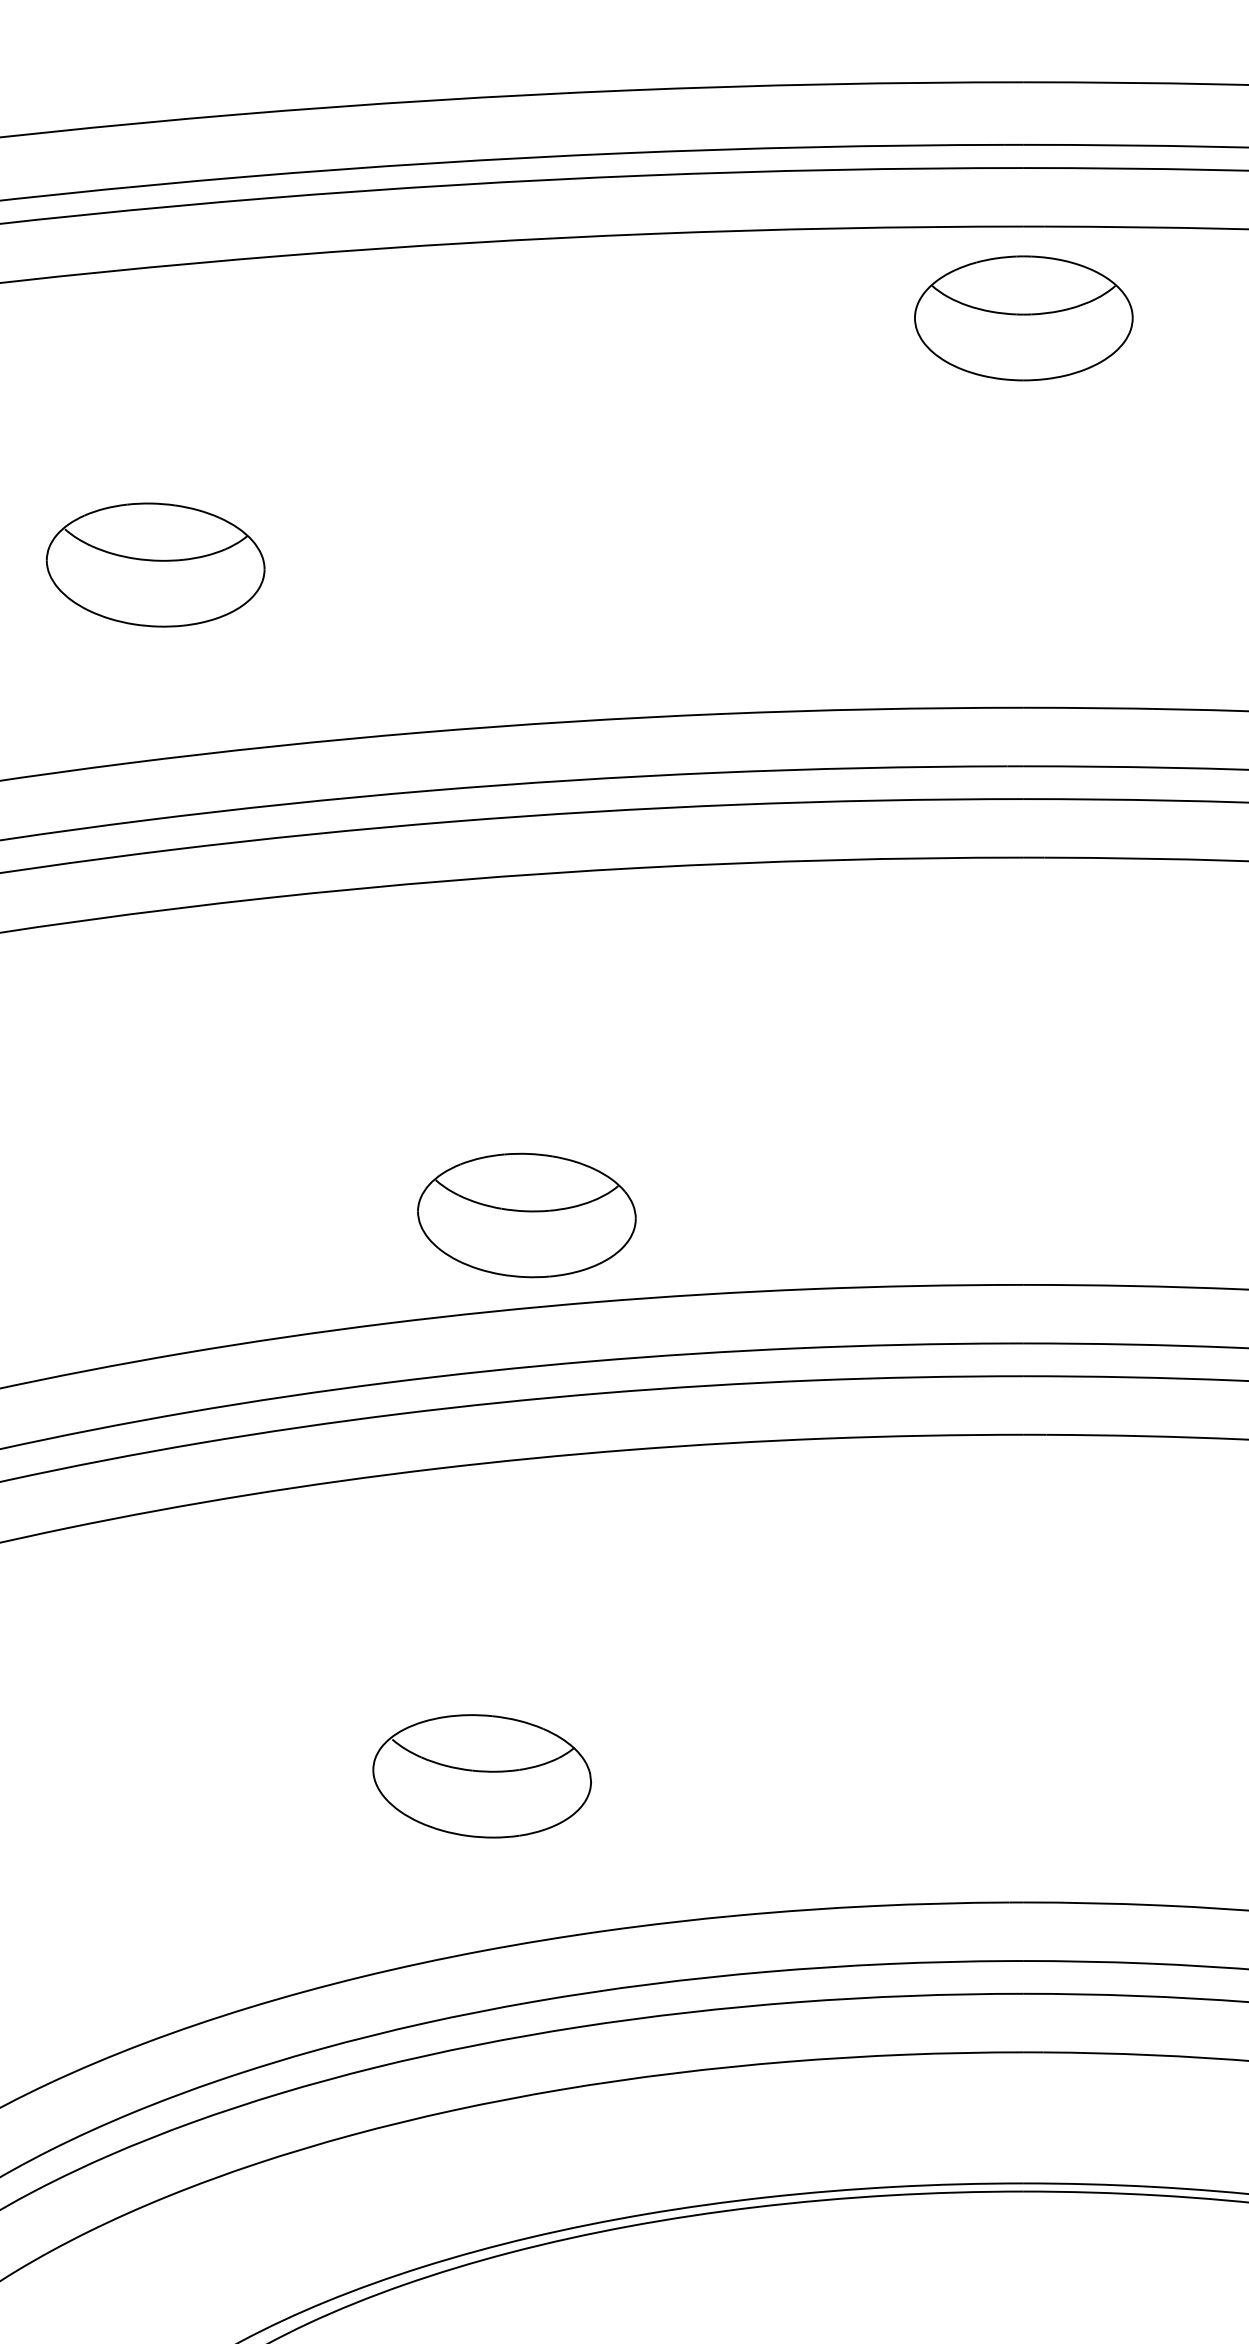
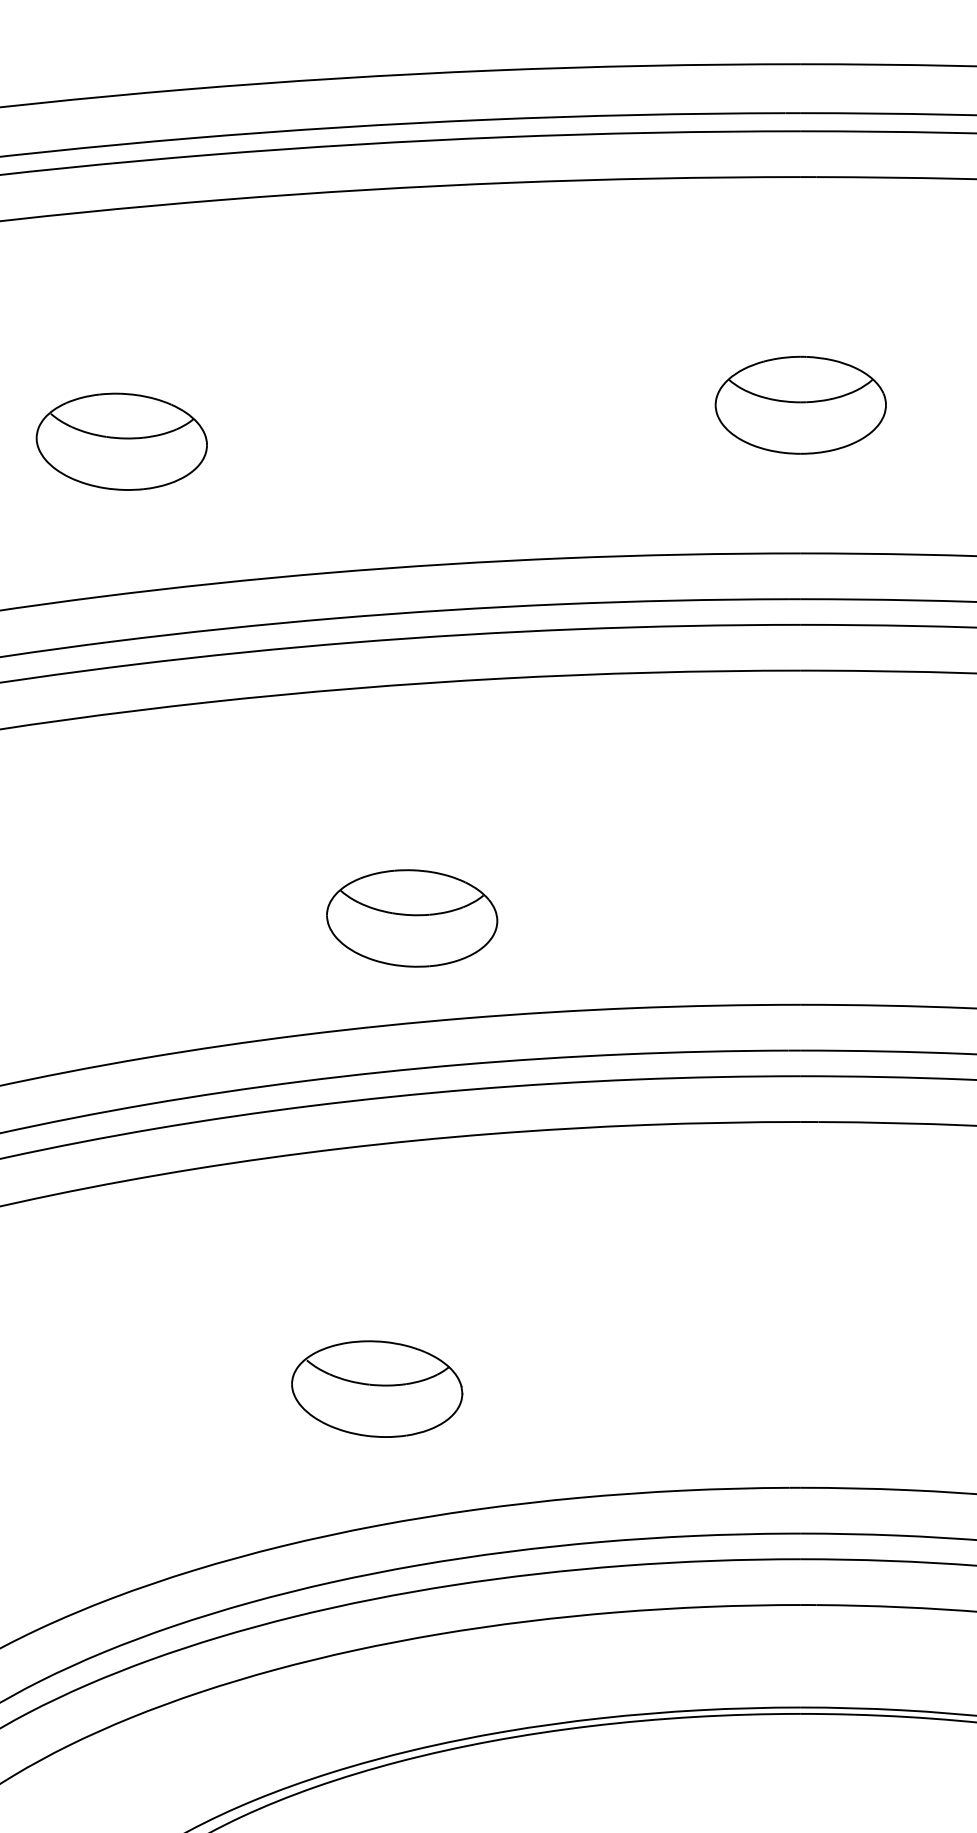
part: (1023, 318) -> (800, 405), moved
part: (526, 1215) -> (411, 918), moved

